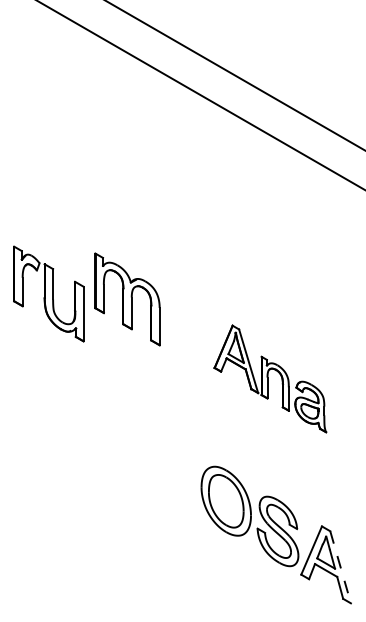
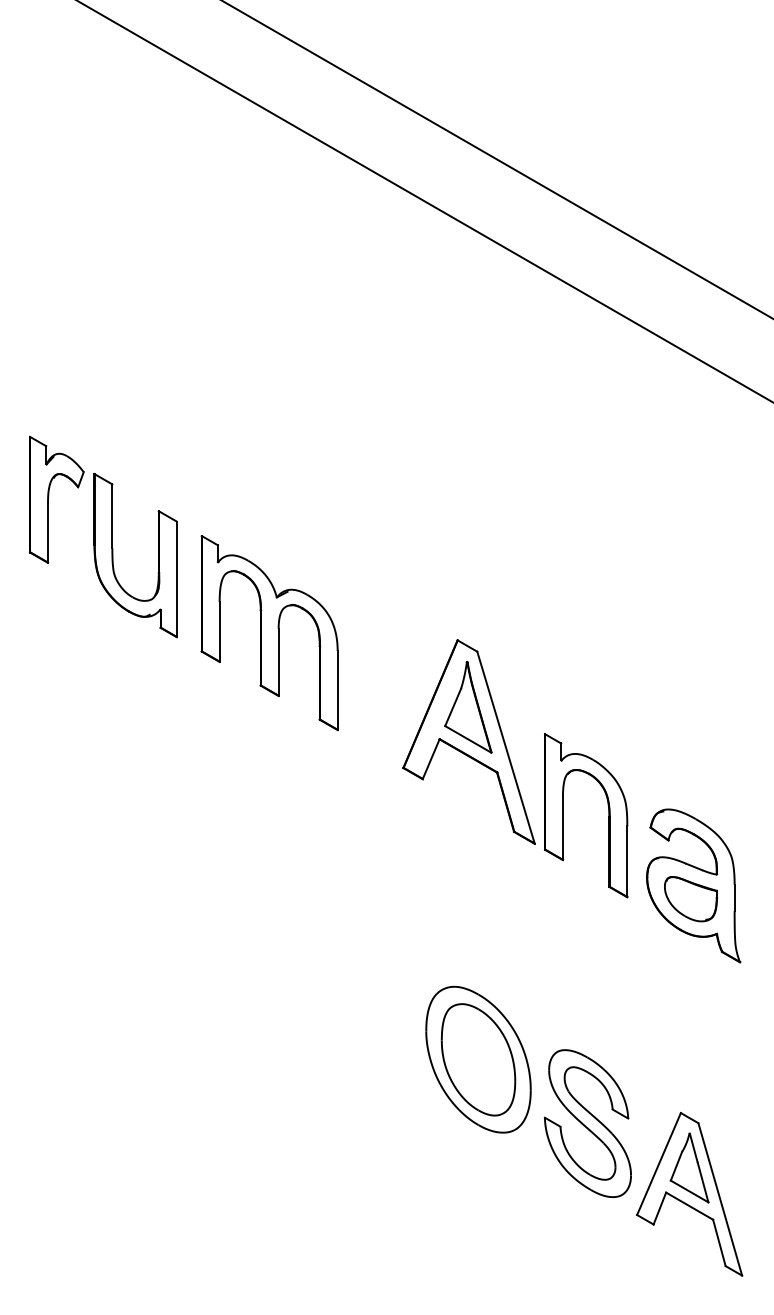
part: (48, 293) -> (102, 535), moved
part: (270, 378) -> (572, 800), size x1.43
line: (340, 567) -> (720, 1199), dashed -> solid

